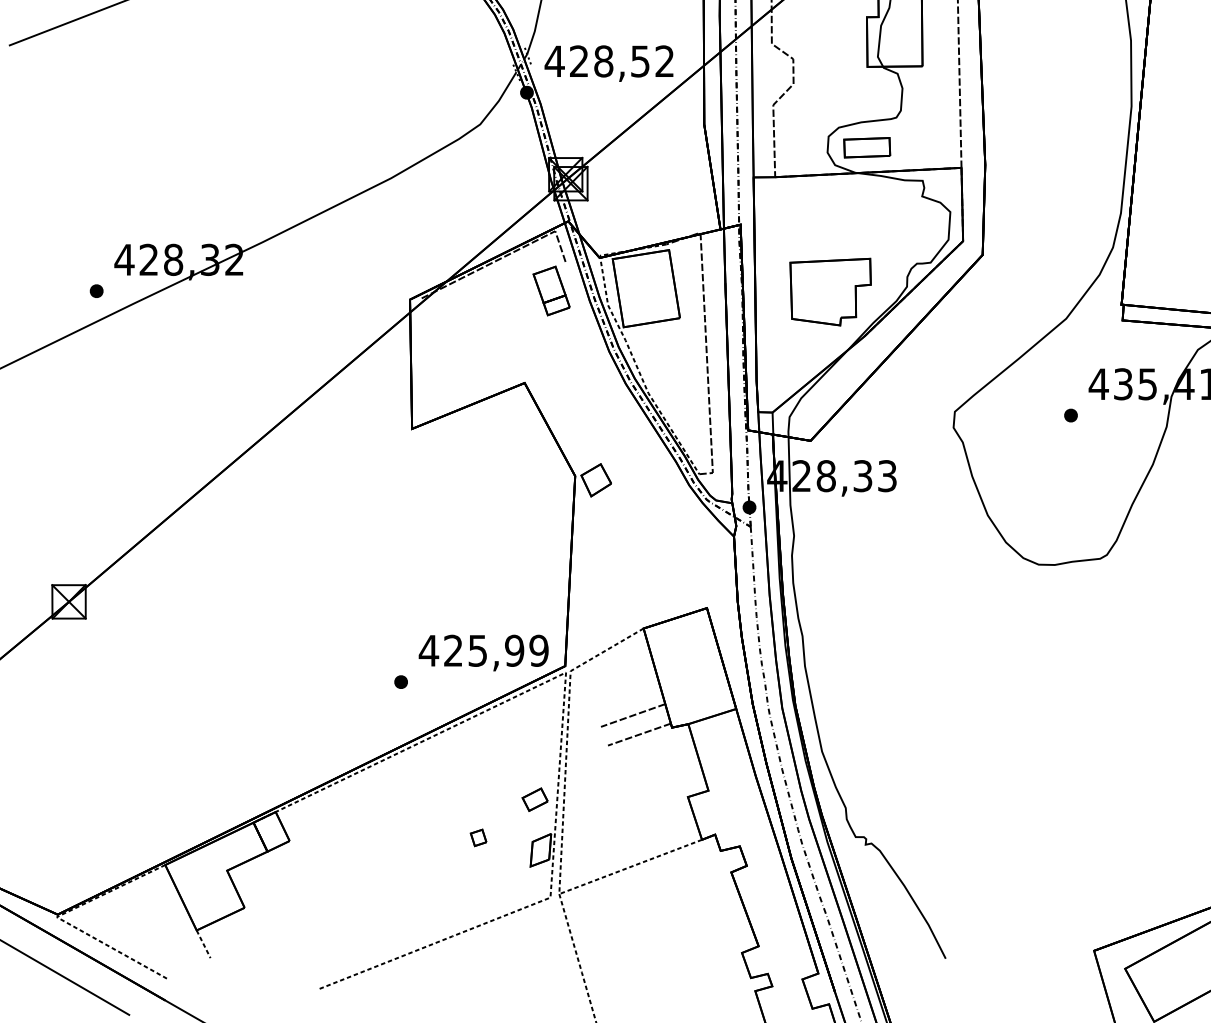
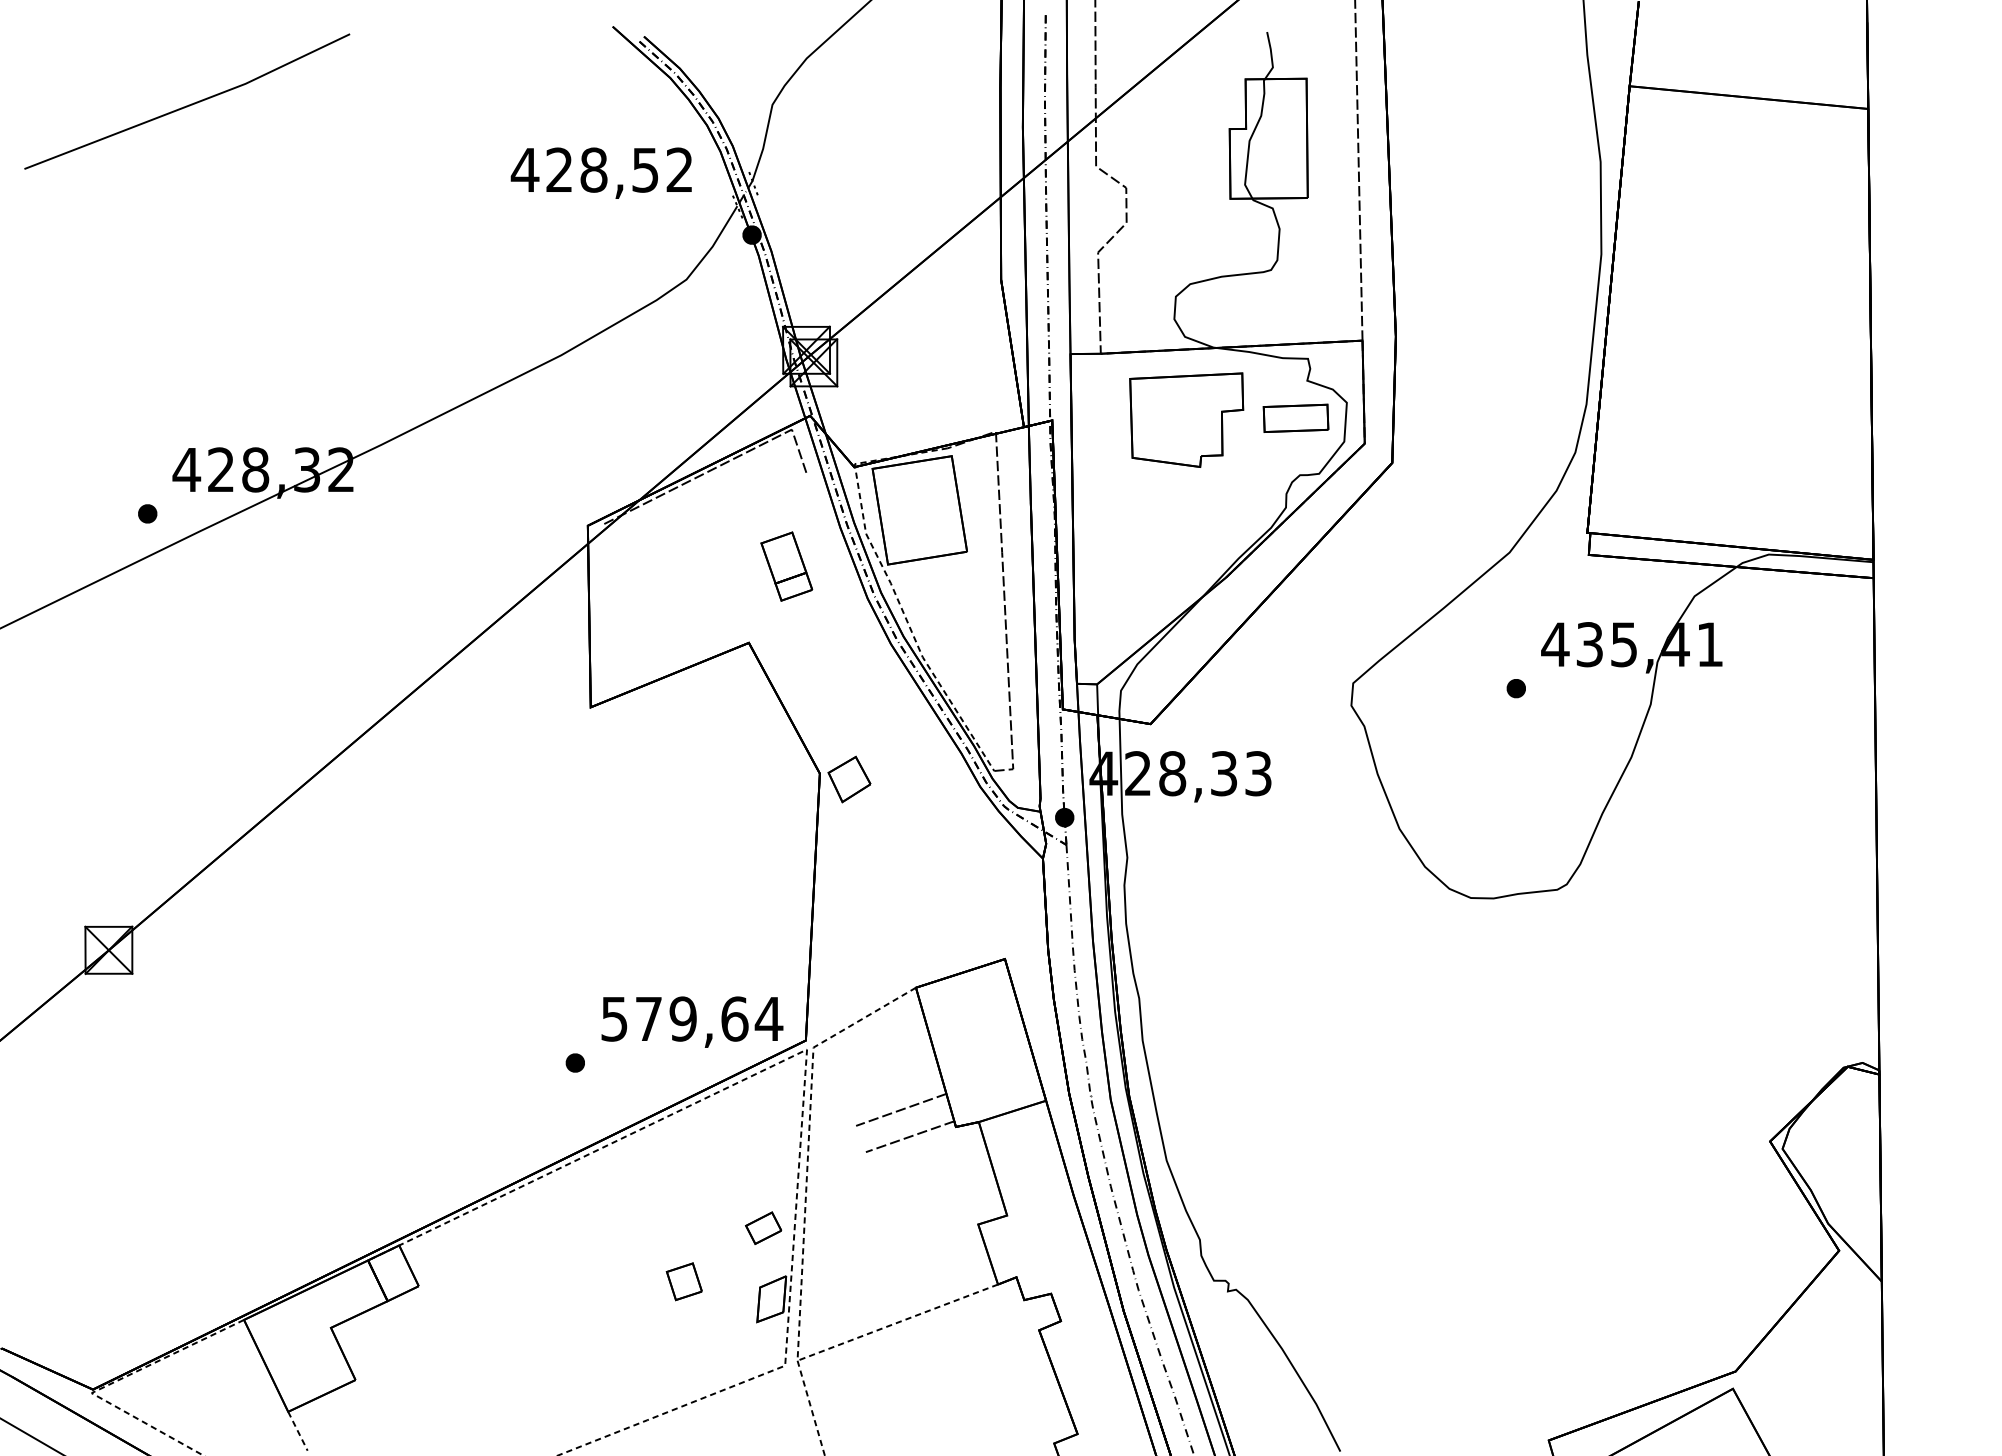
text: (608, 63) -> (600, 172), moved
part: (866, 147) -> (1295, 417), moved
part: (551, 290) -> (786, 566), moved
part: (830, 291) -> (1186, 419), moved
text: (483, 650) -> (691, 1018), 425,99 -> 579,64
part: (478, 837) -> (683, 1281), size x1.6

